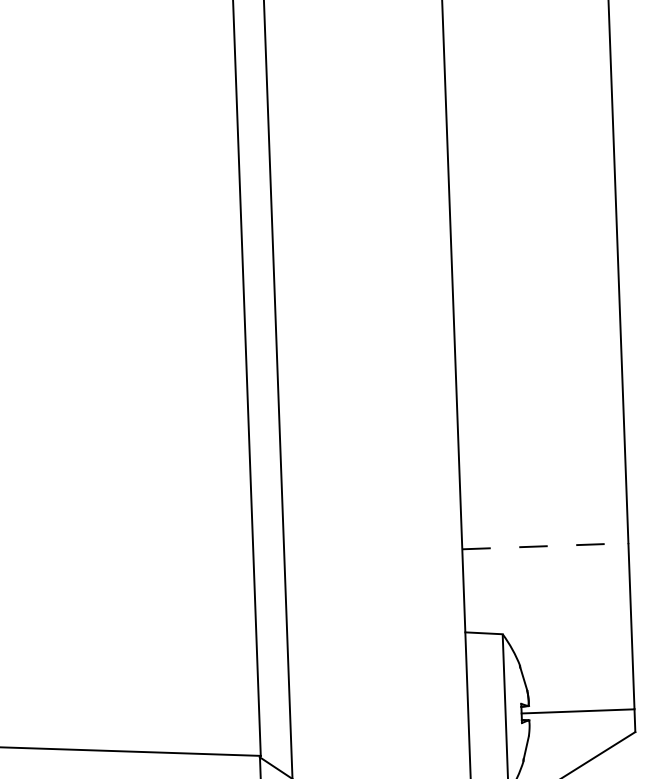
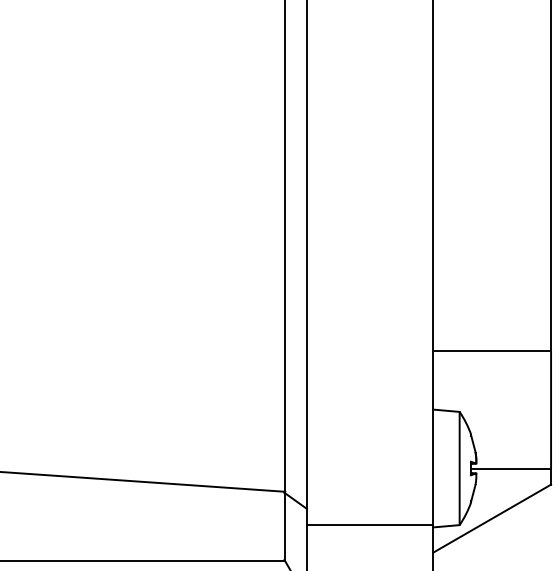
line: (545, 545) -> (492, 350), dashed -> solid

